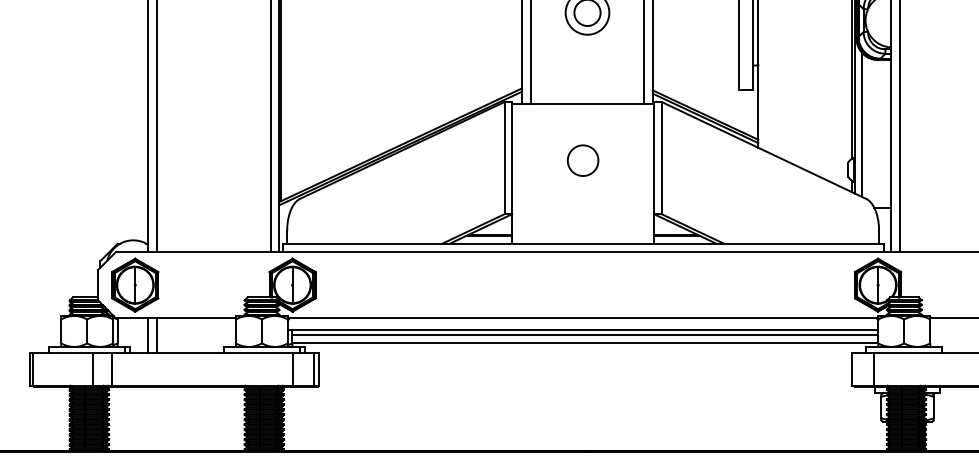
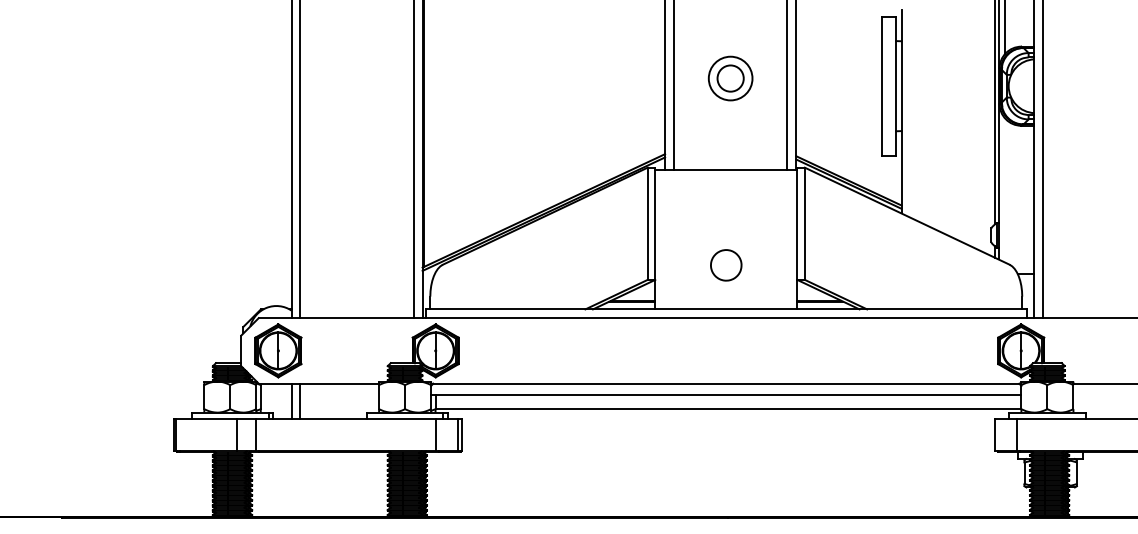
line: (861, 124) -> (1004, 190), removed
part: (583, 160) -> (726, 265), moved
line: (585, 334) -> (728, 400), removed

